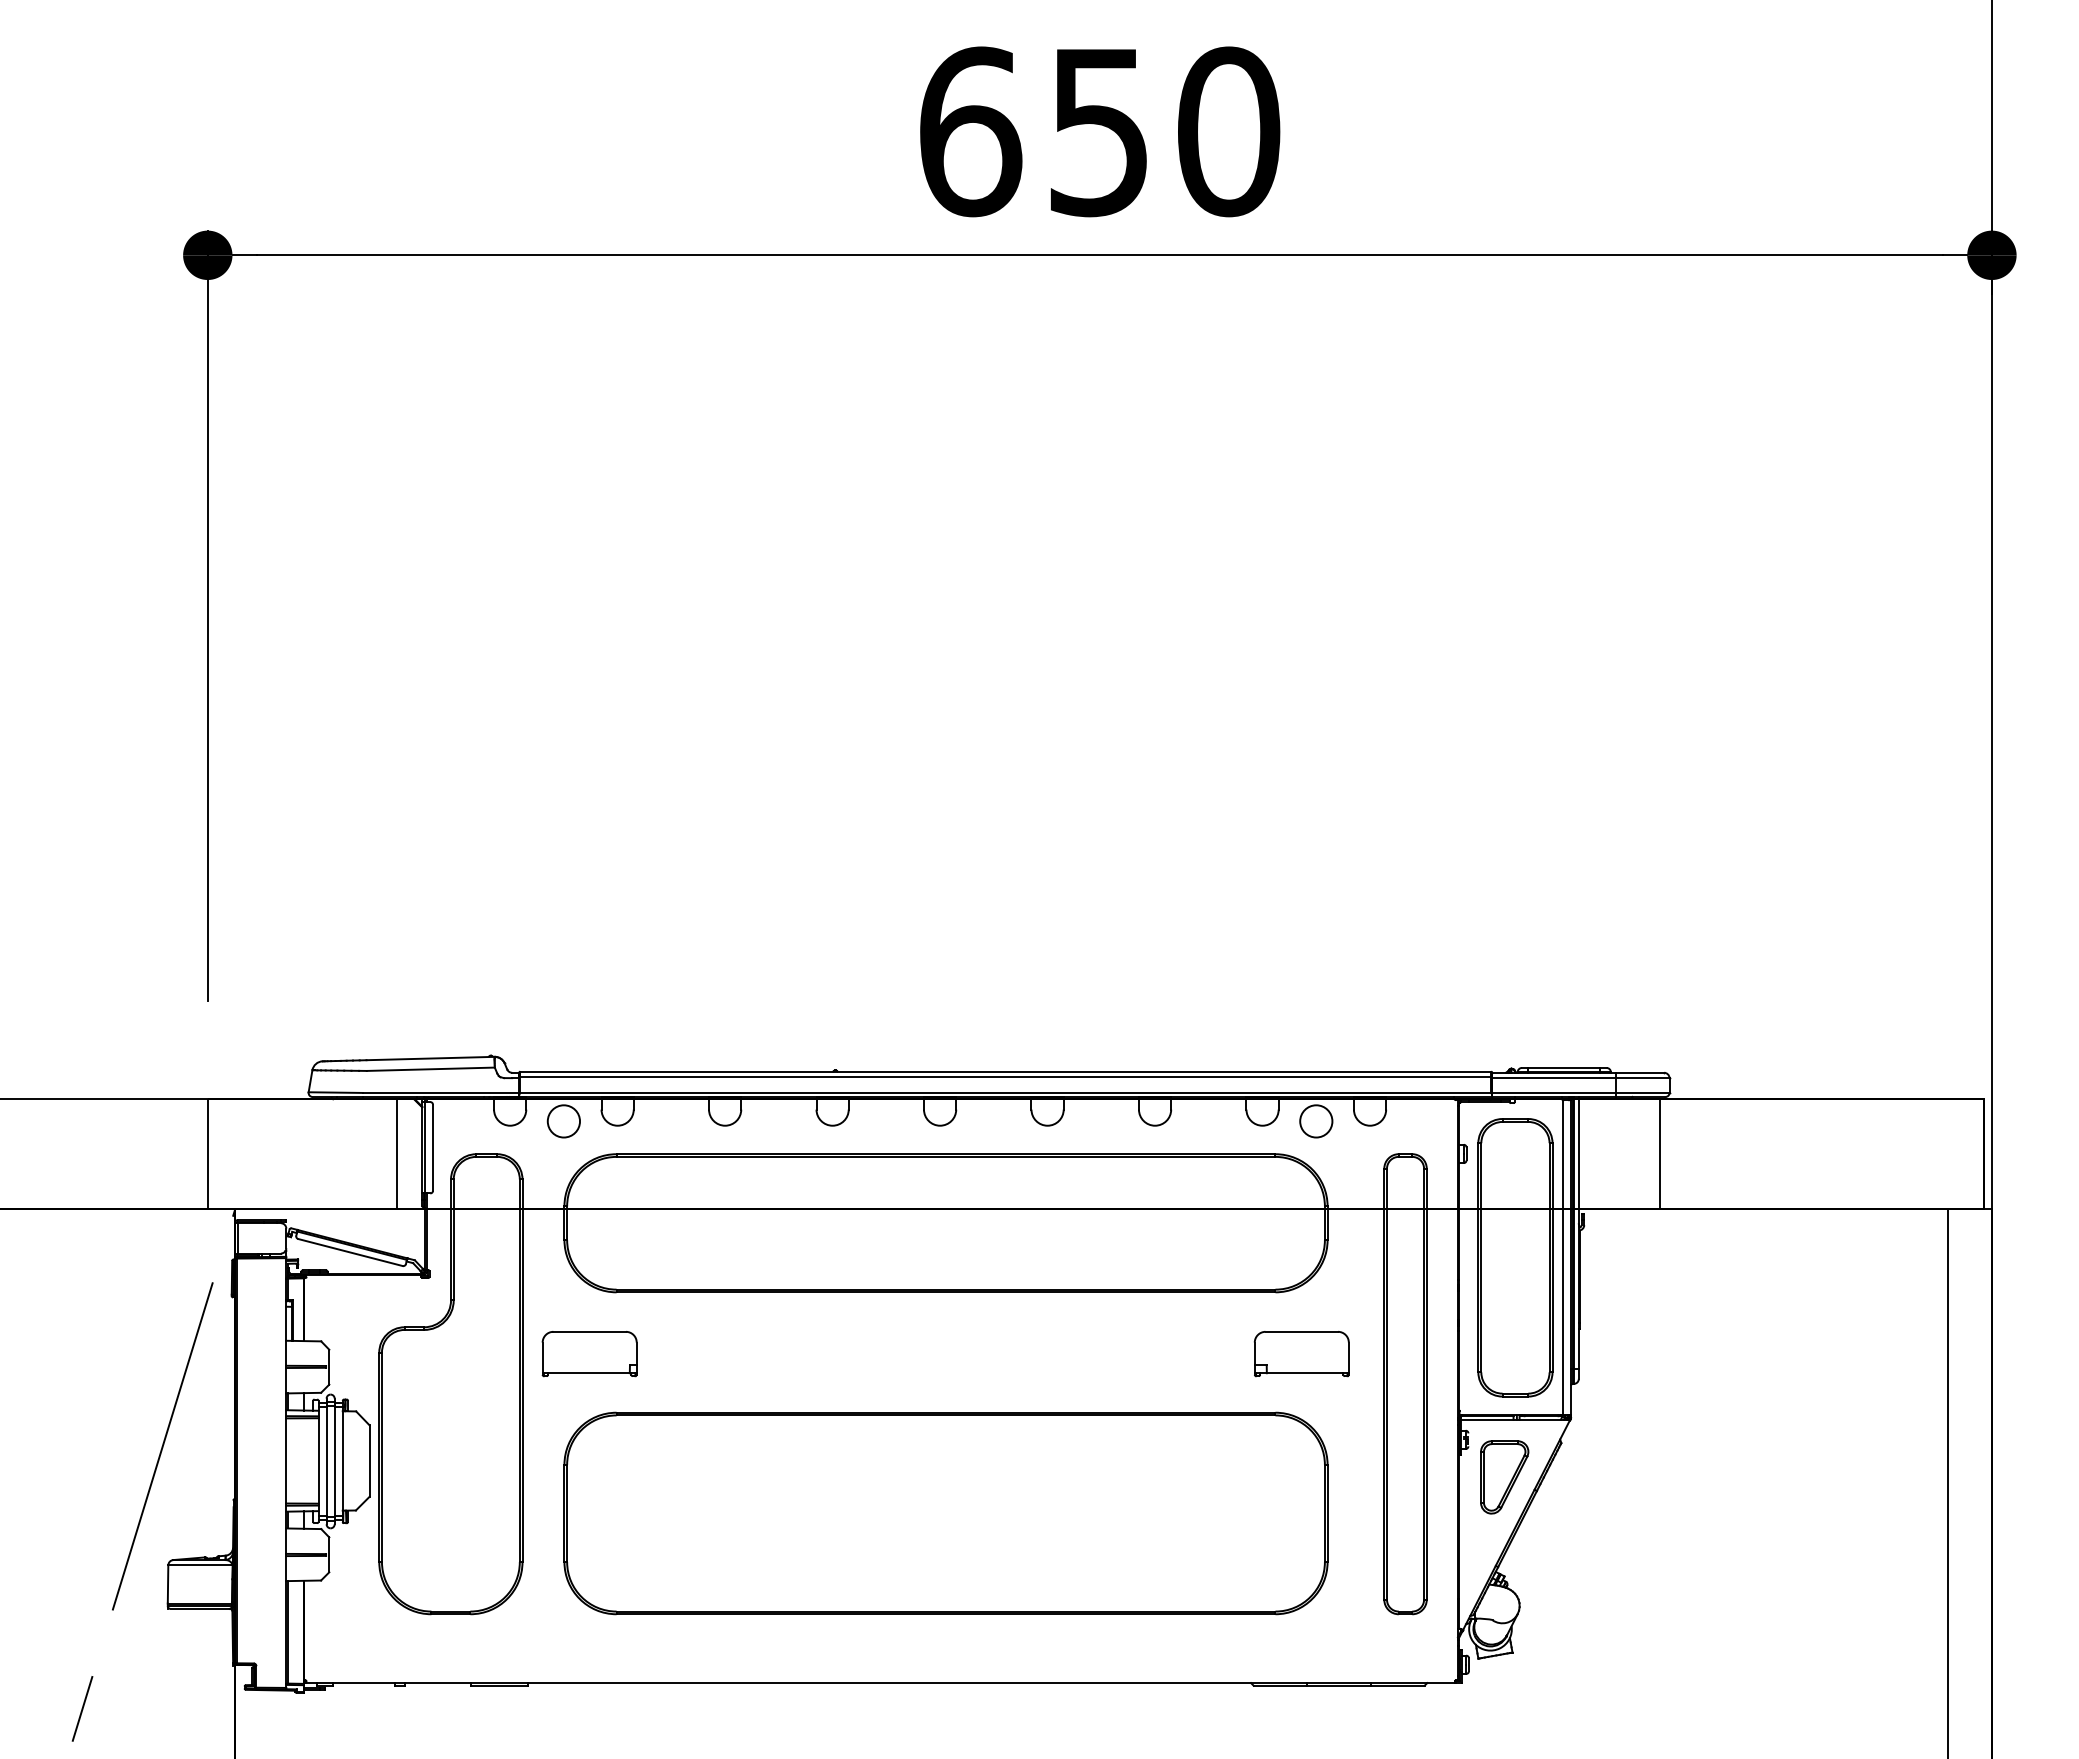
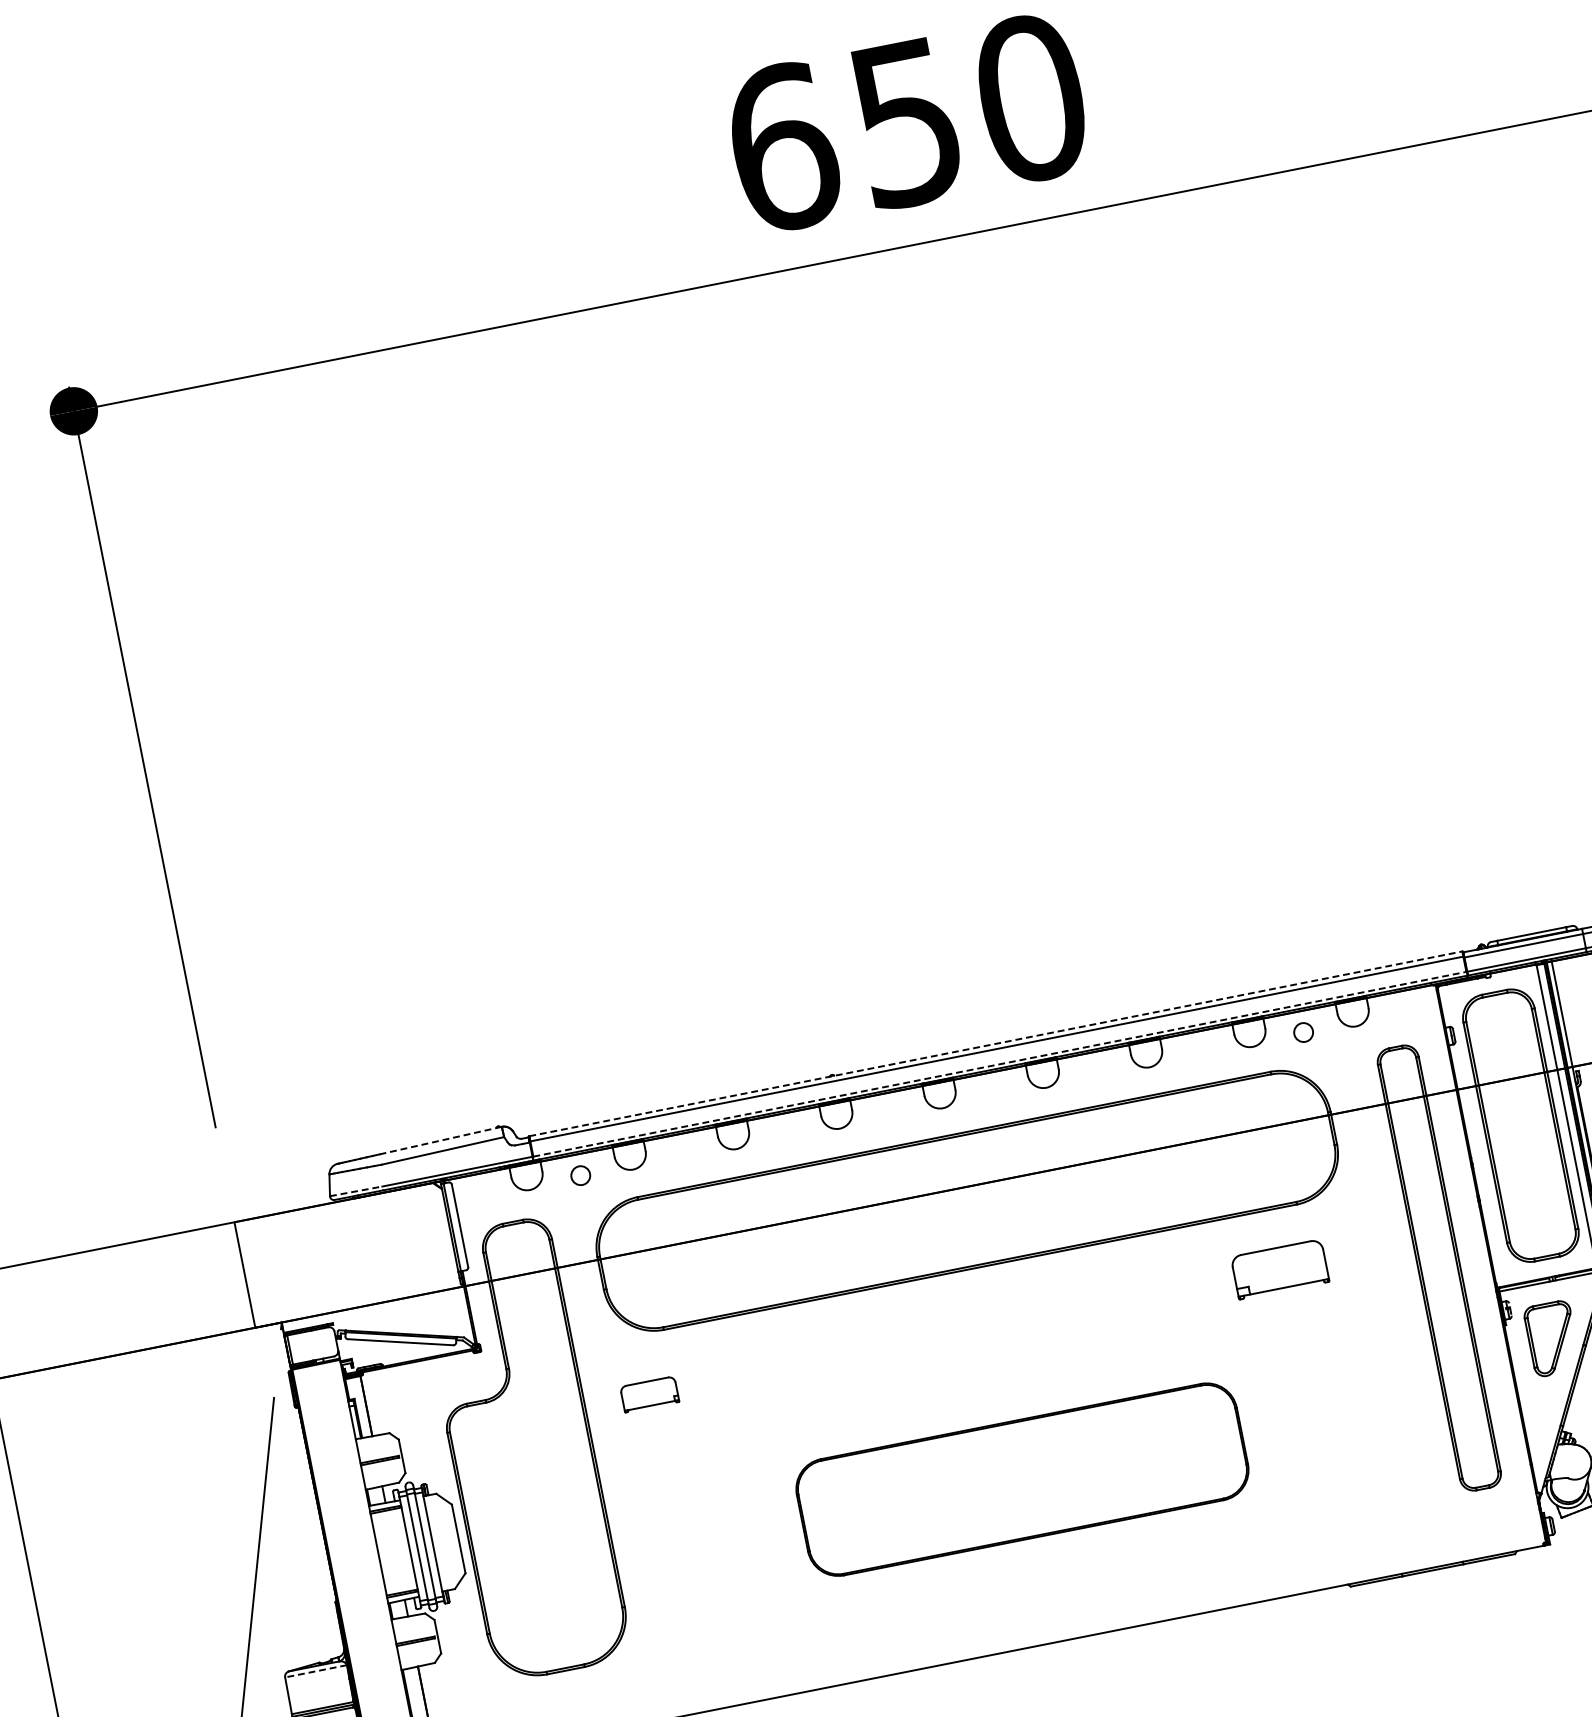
line: (431, 1058) -> (441, 1140), solid -> dashed
line: (1005, 1071) -> (995, 1043), solid -> dashed
line: (336, 1092) -> (356, 1191), solid -> dashed
line: (1005, 1092) -> (999, 1063), solid -> dashed
circle: (563, 1121) -> (580, 1175), size x0.6
circle: (1316, 1121) -> (1303, 1032), size x0.6
line: (397, 1154) -> (427, 1239), removed
part: (589, 1354) -> (649, 1394), size x0.6
part: (1301, 1354) -> (1279, 1269), moved
part: (945, 1513) -> (1021, 1479), size x0.6
line: (200, 1565) -> (316, 1671), solid -> dashed

